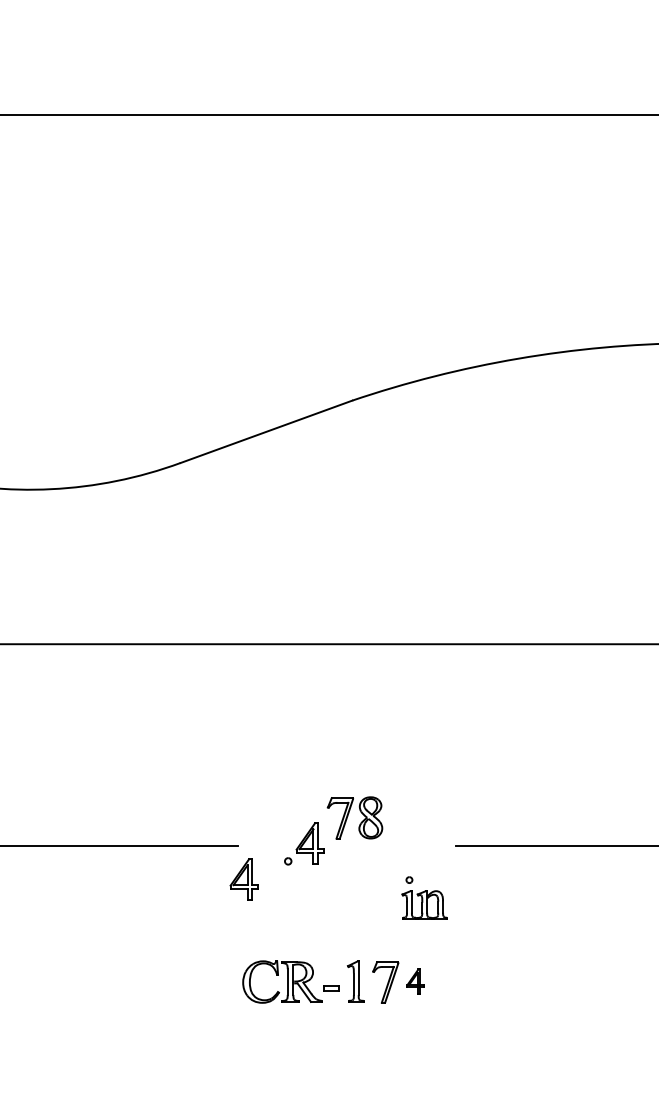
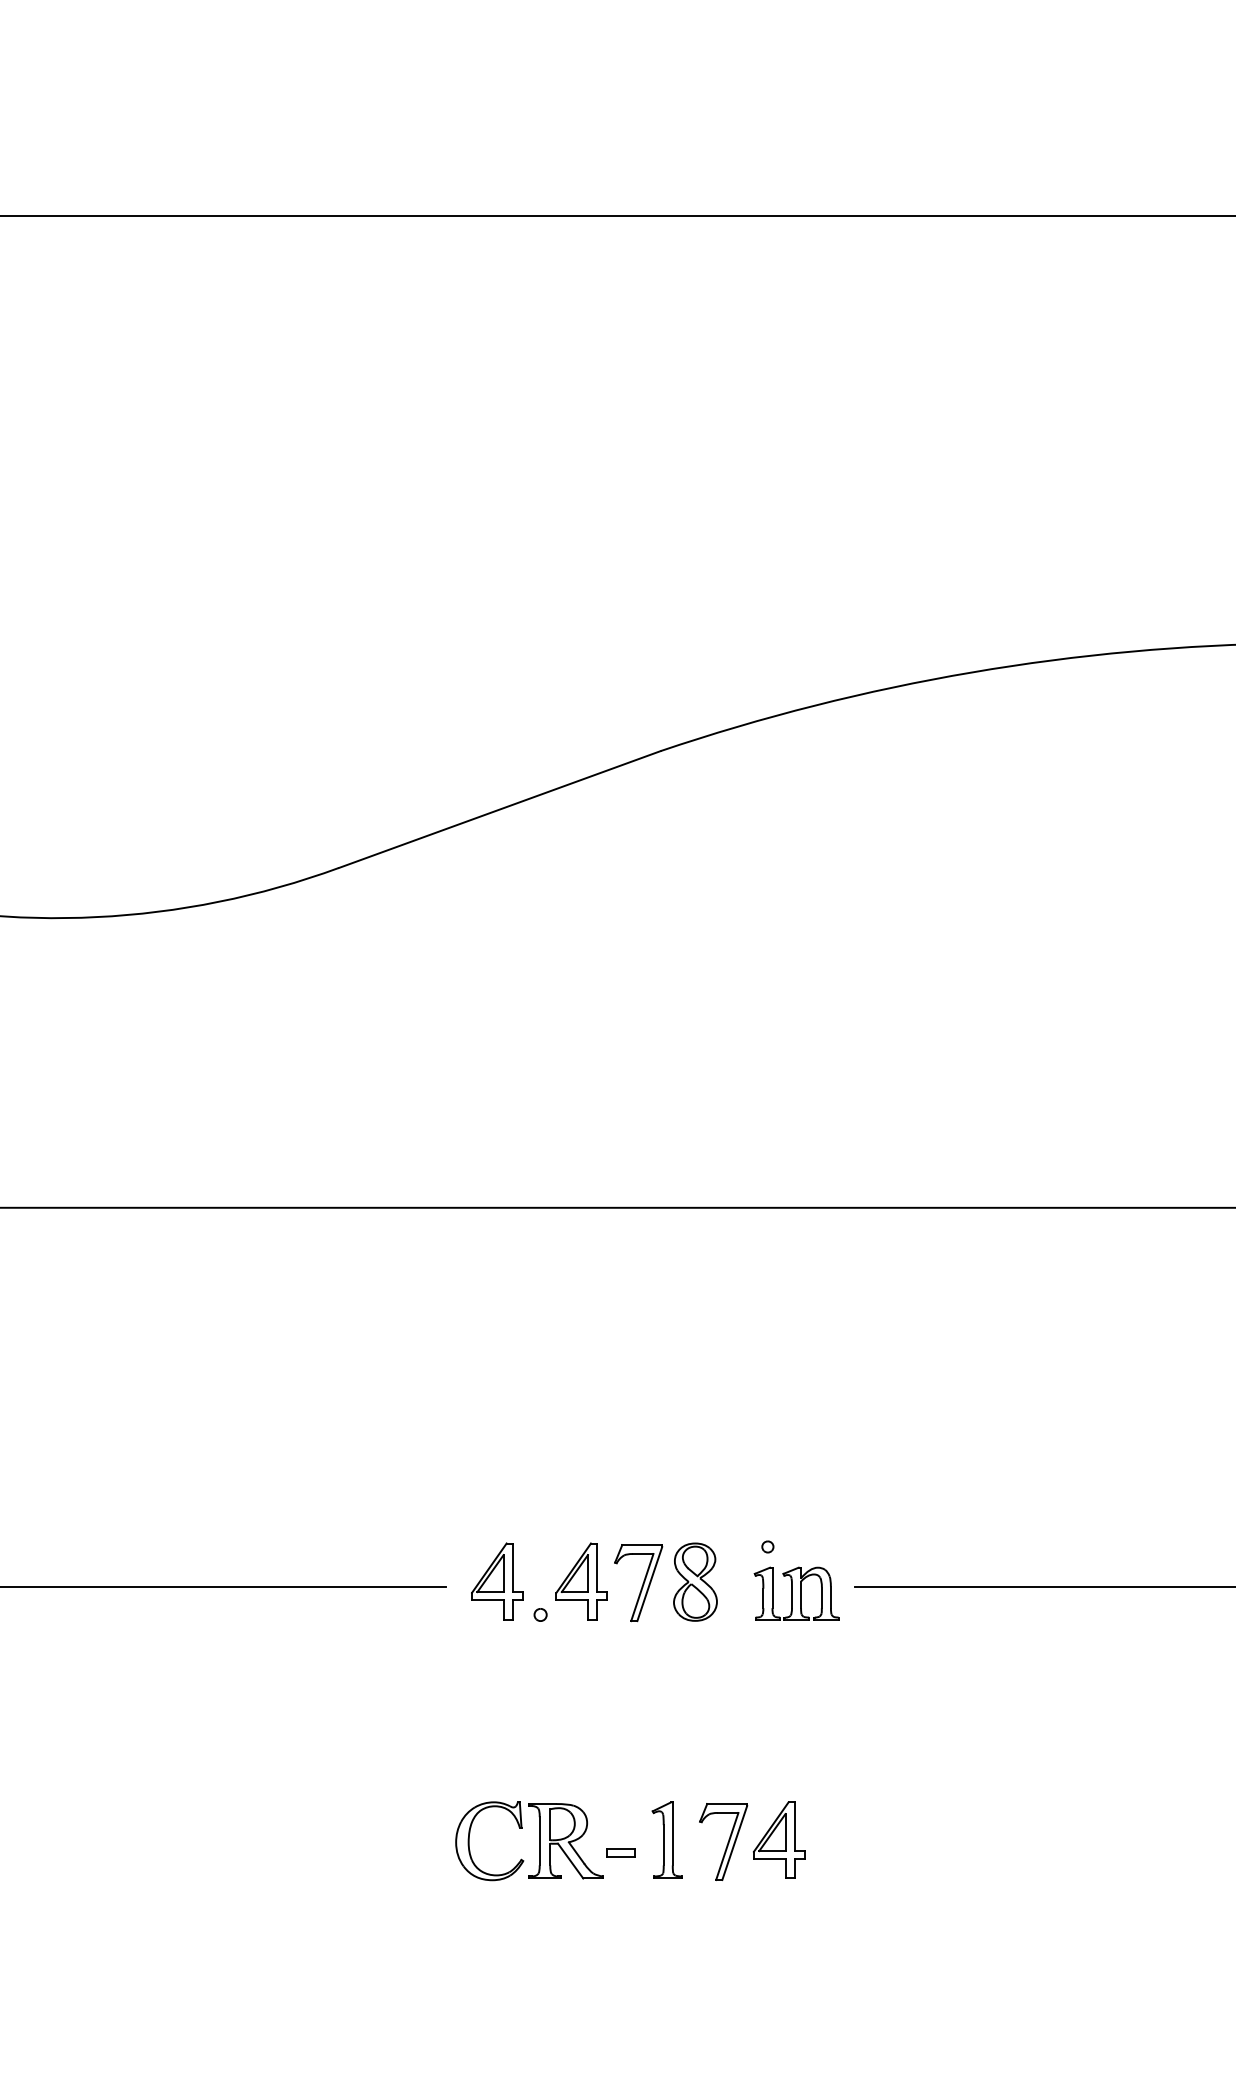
part: (348, 816) -> (653, 1579), moved
part: (243, 879) -> (496, 1581), moved
part: (424, 897) -> (796, 1579), moved
part: (415, 981) -> (779, 1840), size x1.67

